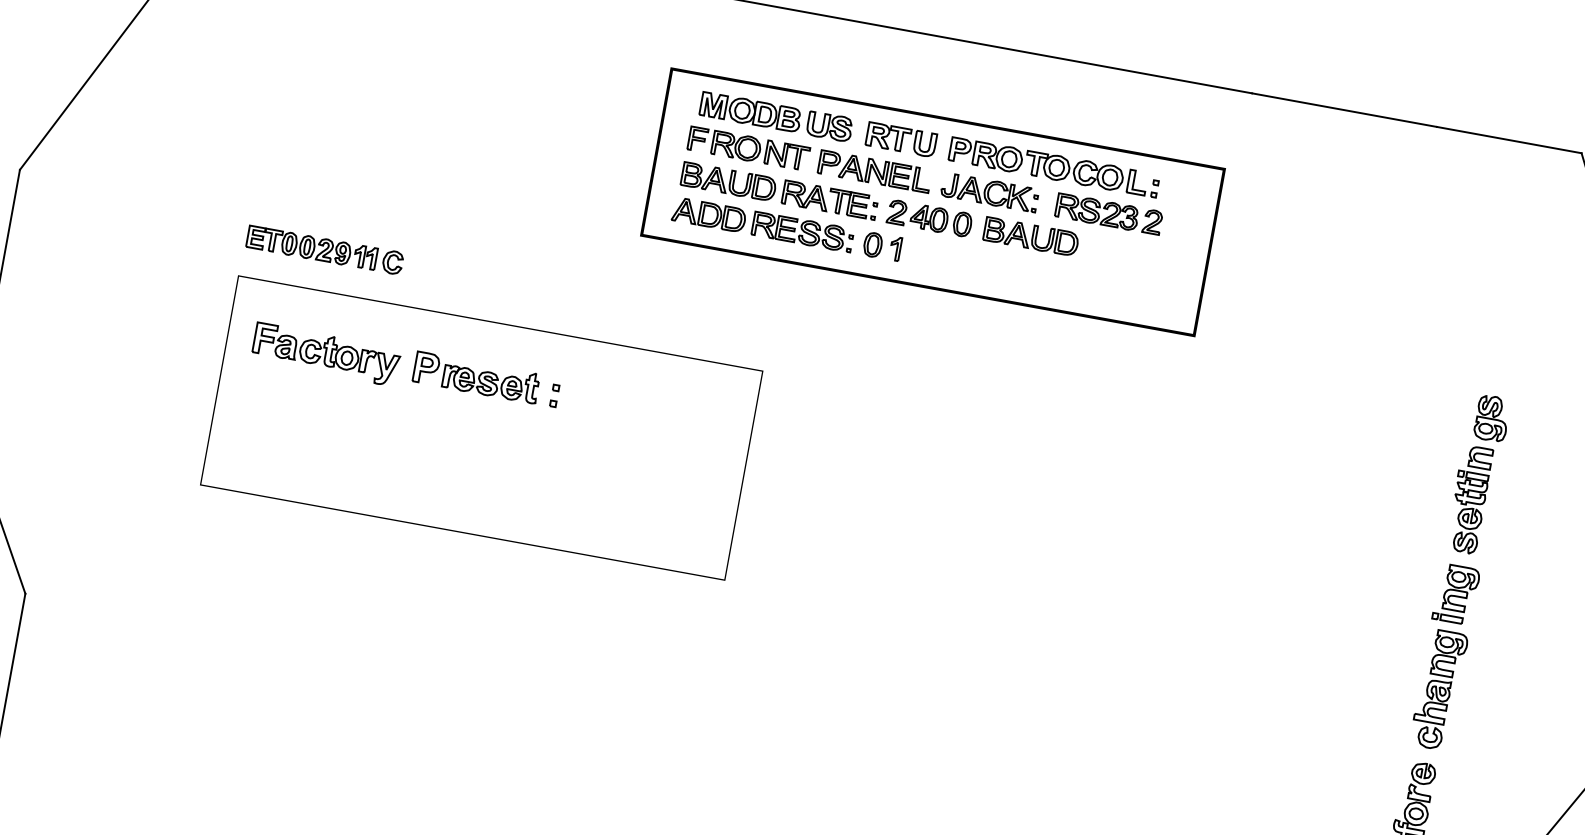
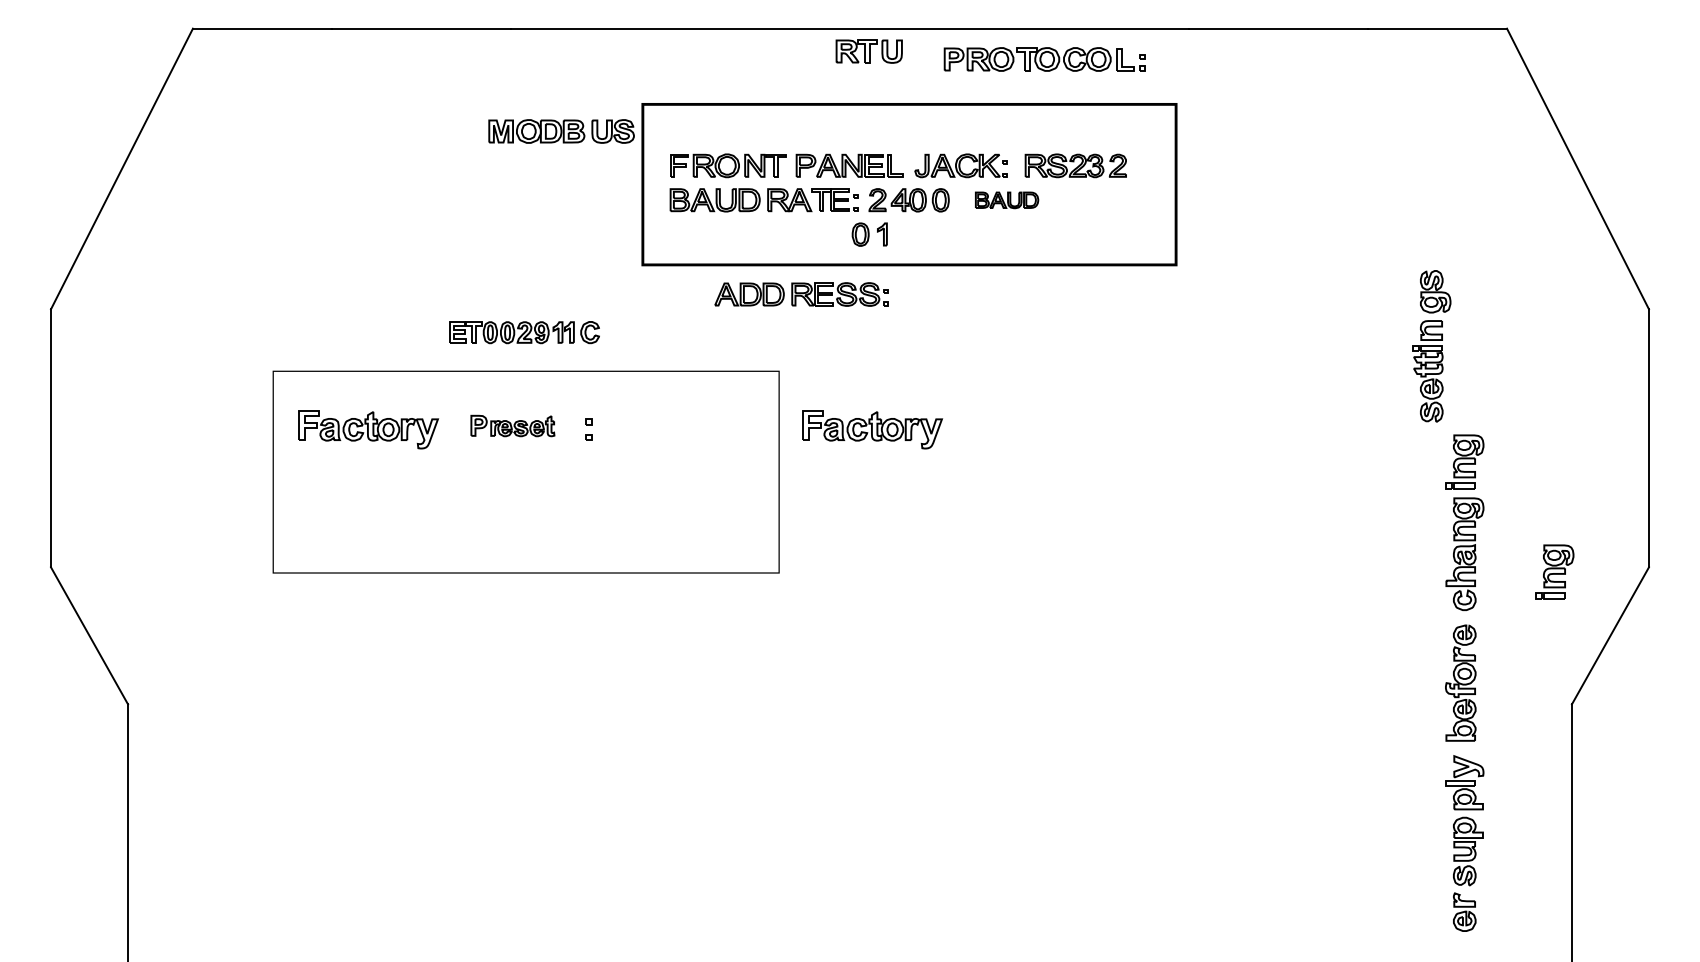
part: (776, 116) -> (561, 131), moved
part: (900, 139) -> (868, 51), moved
part: (1053, 167) -> (1044, 59), moved
part: (763, 224) -> (801, 294), moved
part: (1030, 237) -> (1006, 200), size x0.7
part: (324, 250) -> (524, 332), moved
part: (476, 377) -> (512, 425), size x0.7
part: (848, 449) -> (872, 429), added
part: (1477, 474) -> (1431, 346), moved
part: (1528, 724) -> (1554, 571), added

